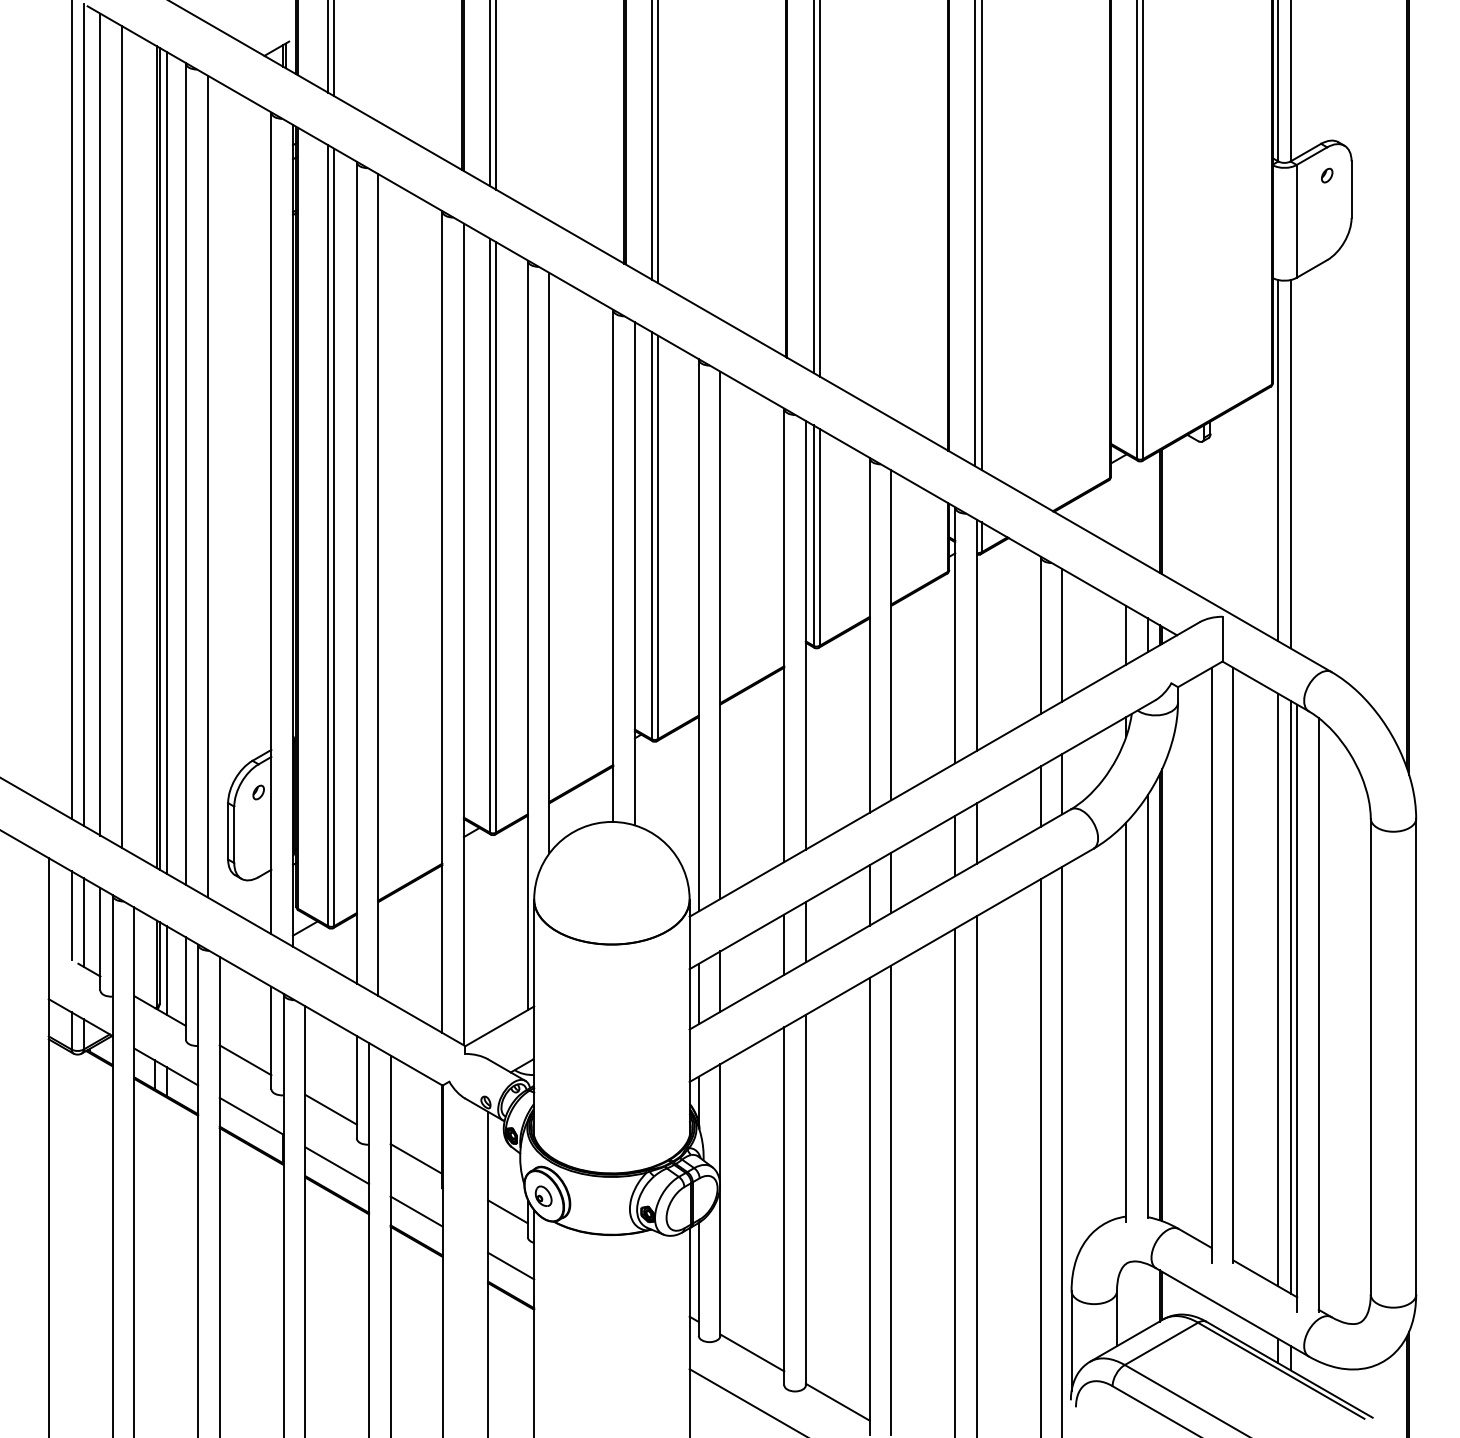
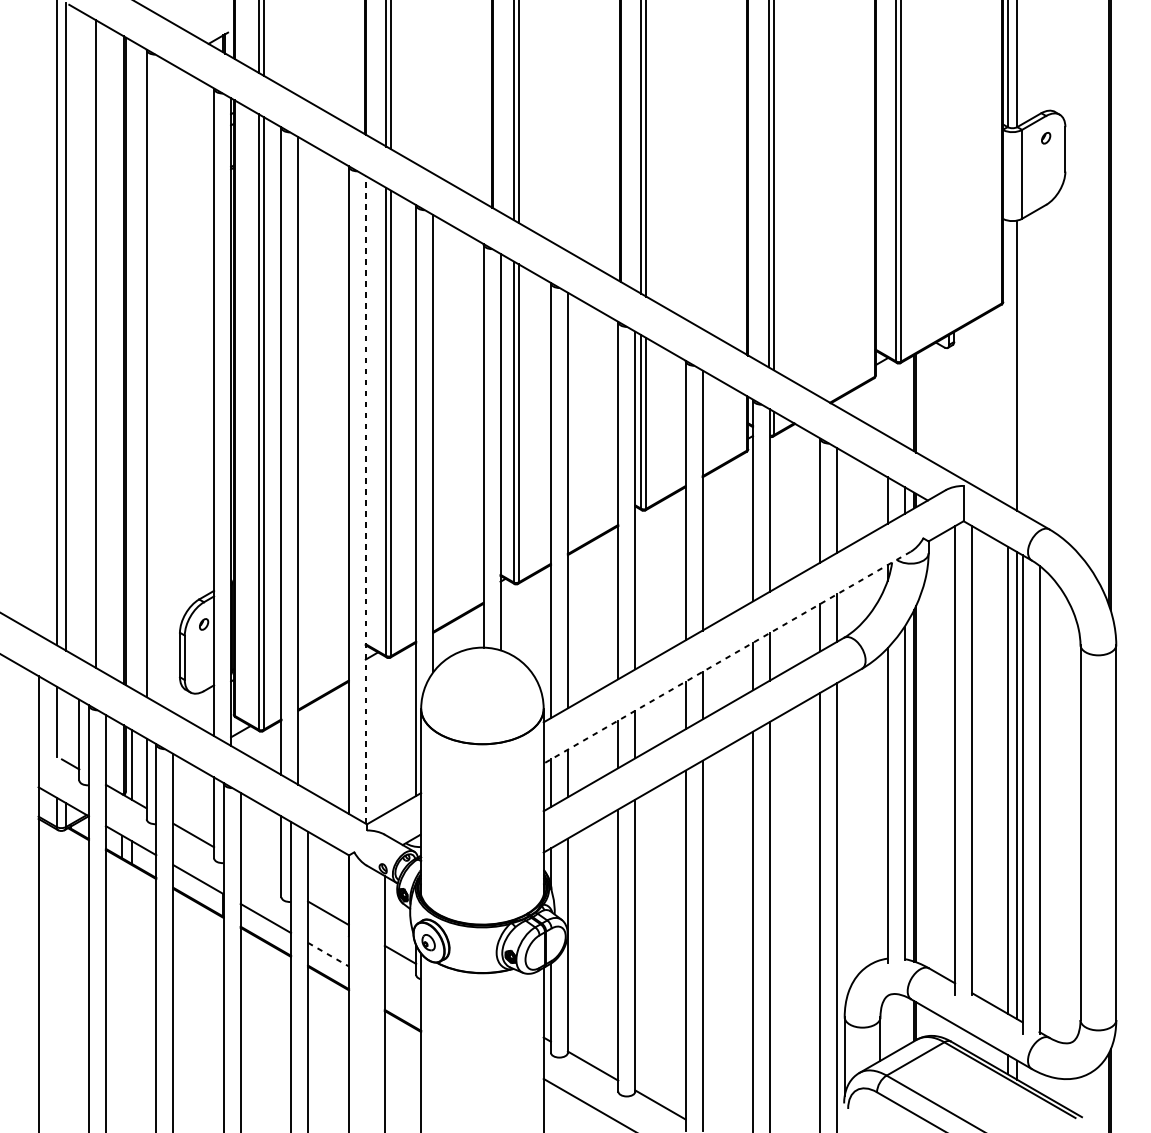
line: (100, 424) -> (79, 334), removed
line: (1278, 460) -> (1007, 362), removed
line: (167, 462) -> (132, 364), removed
line: (207, 486) -> (163, 383), removed
line: (463, 634) -> (365, 499), solid -> dashed
line: (922, 834) -> (727, 657), solid -> dashed
line: (83, 922) -> (65, 726), removed
line: (330, 1109) -> (260, 874), removed
line: (417, 1211) -> (329, 954), solid -> dashed
line: (511, 1265) -> (403, 997), removed

